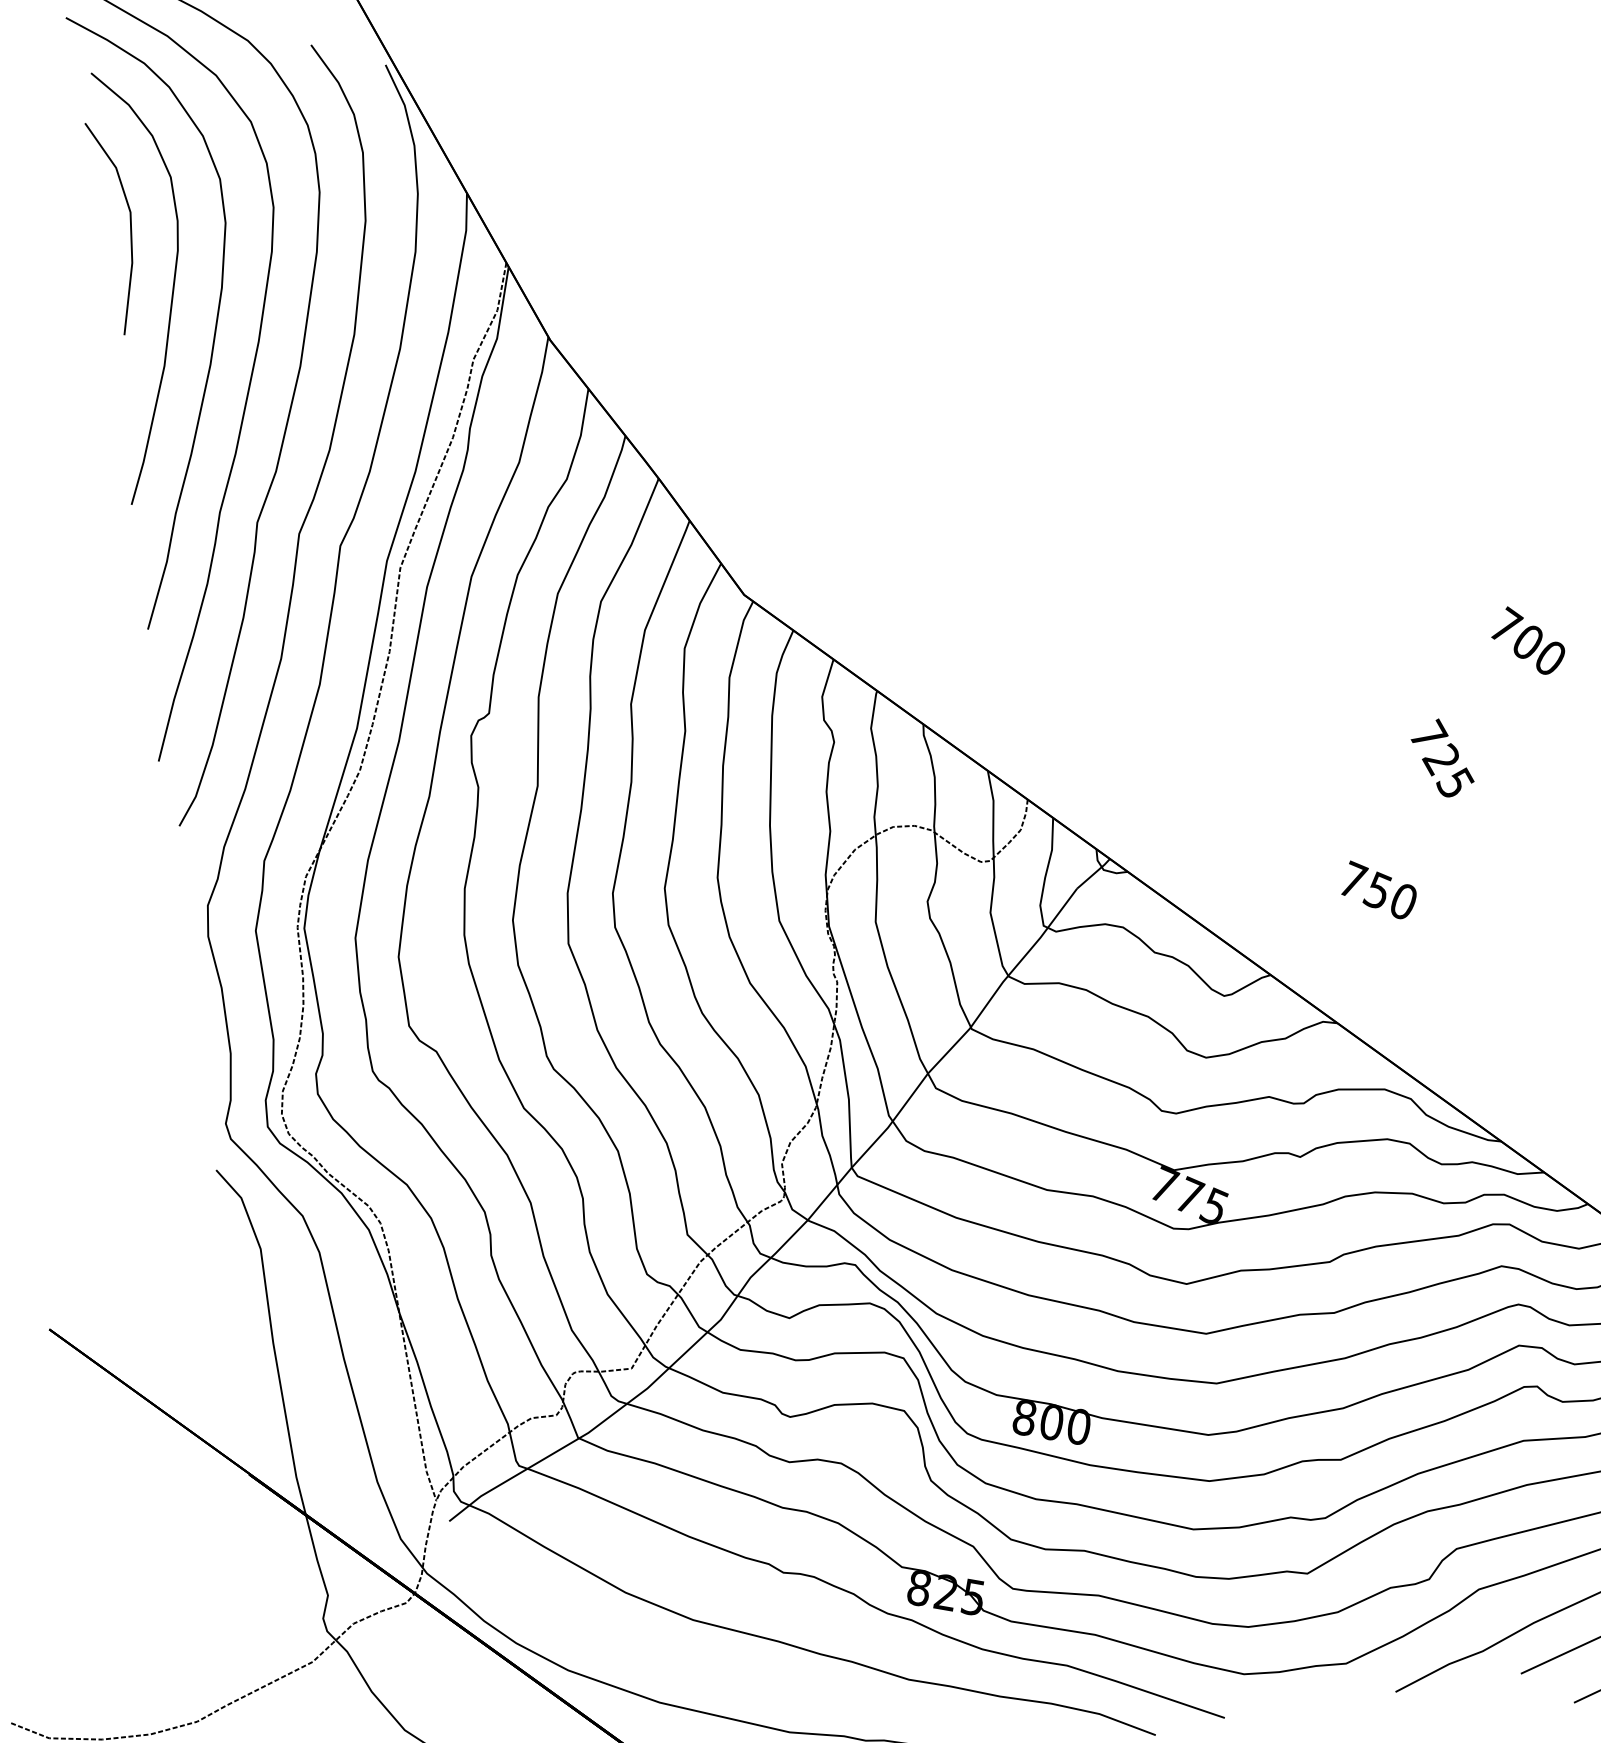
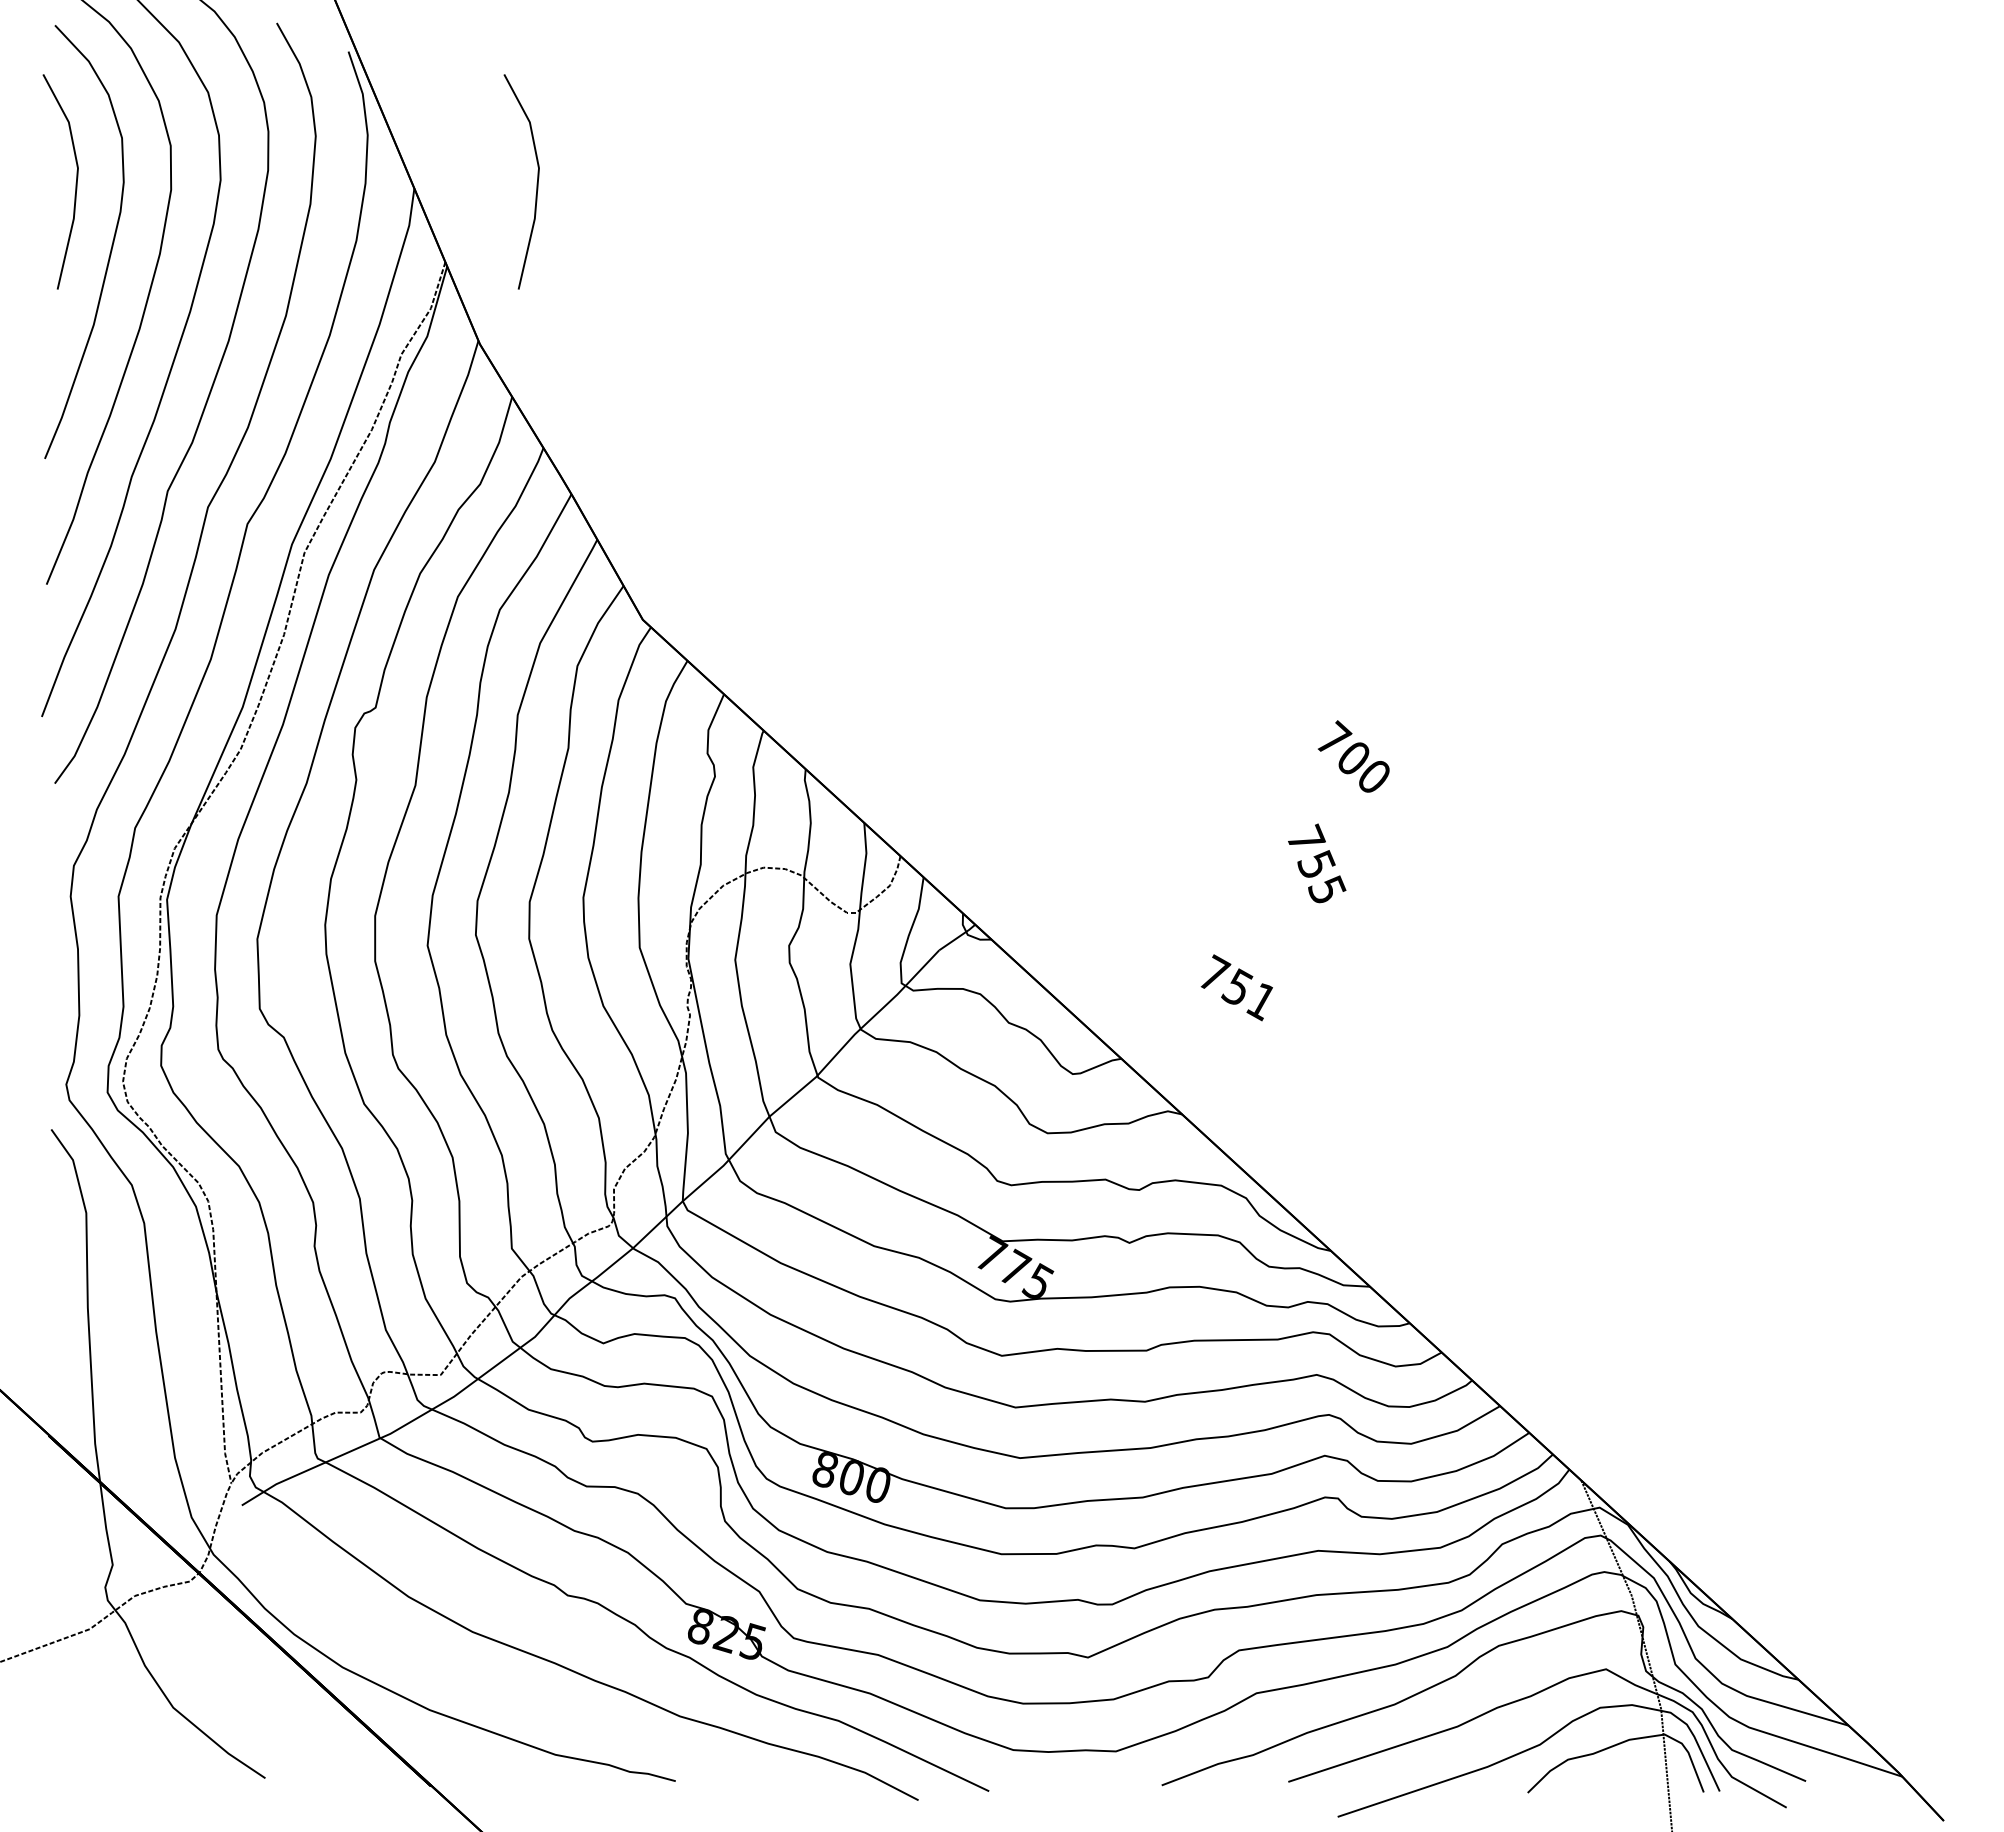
line: (587, 173) -> (536, 182), added
text: (1527, 640) -> (1353, 756), moved
text: (1440, 759) -> (1315, 864), 725 -> 755
text: (1402, 902) -> (1260, 1002), 750 -> 751

